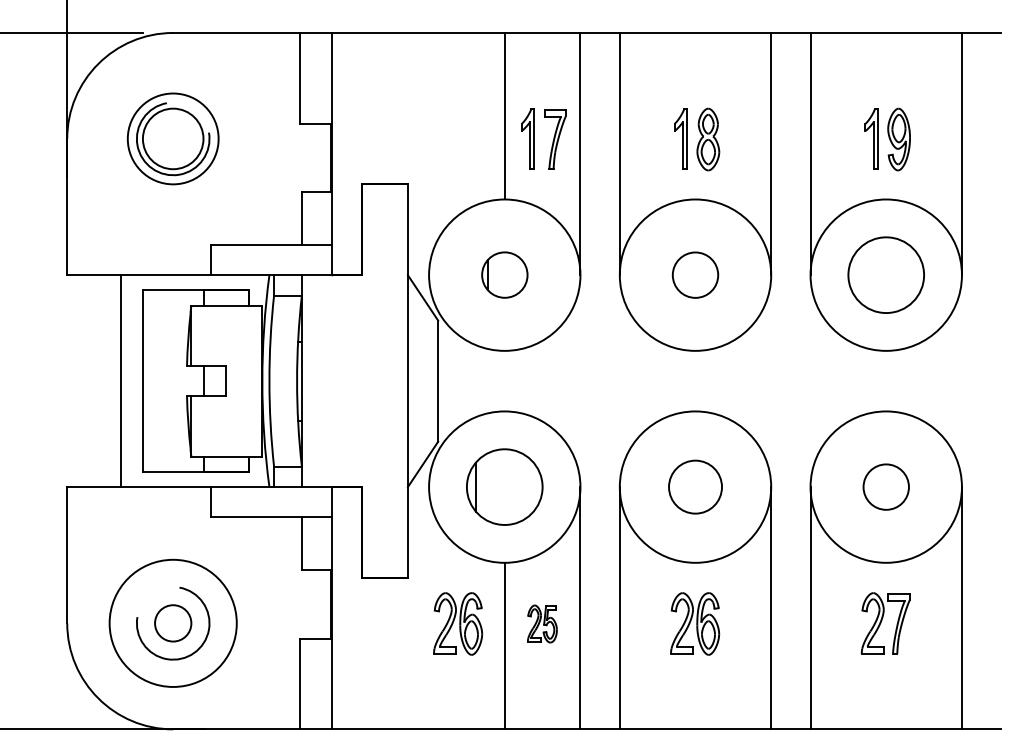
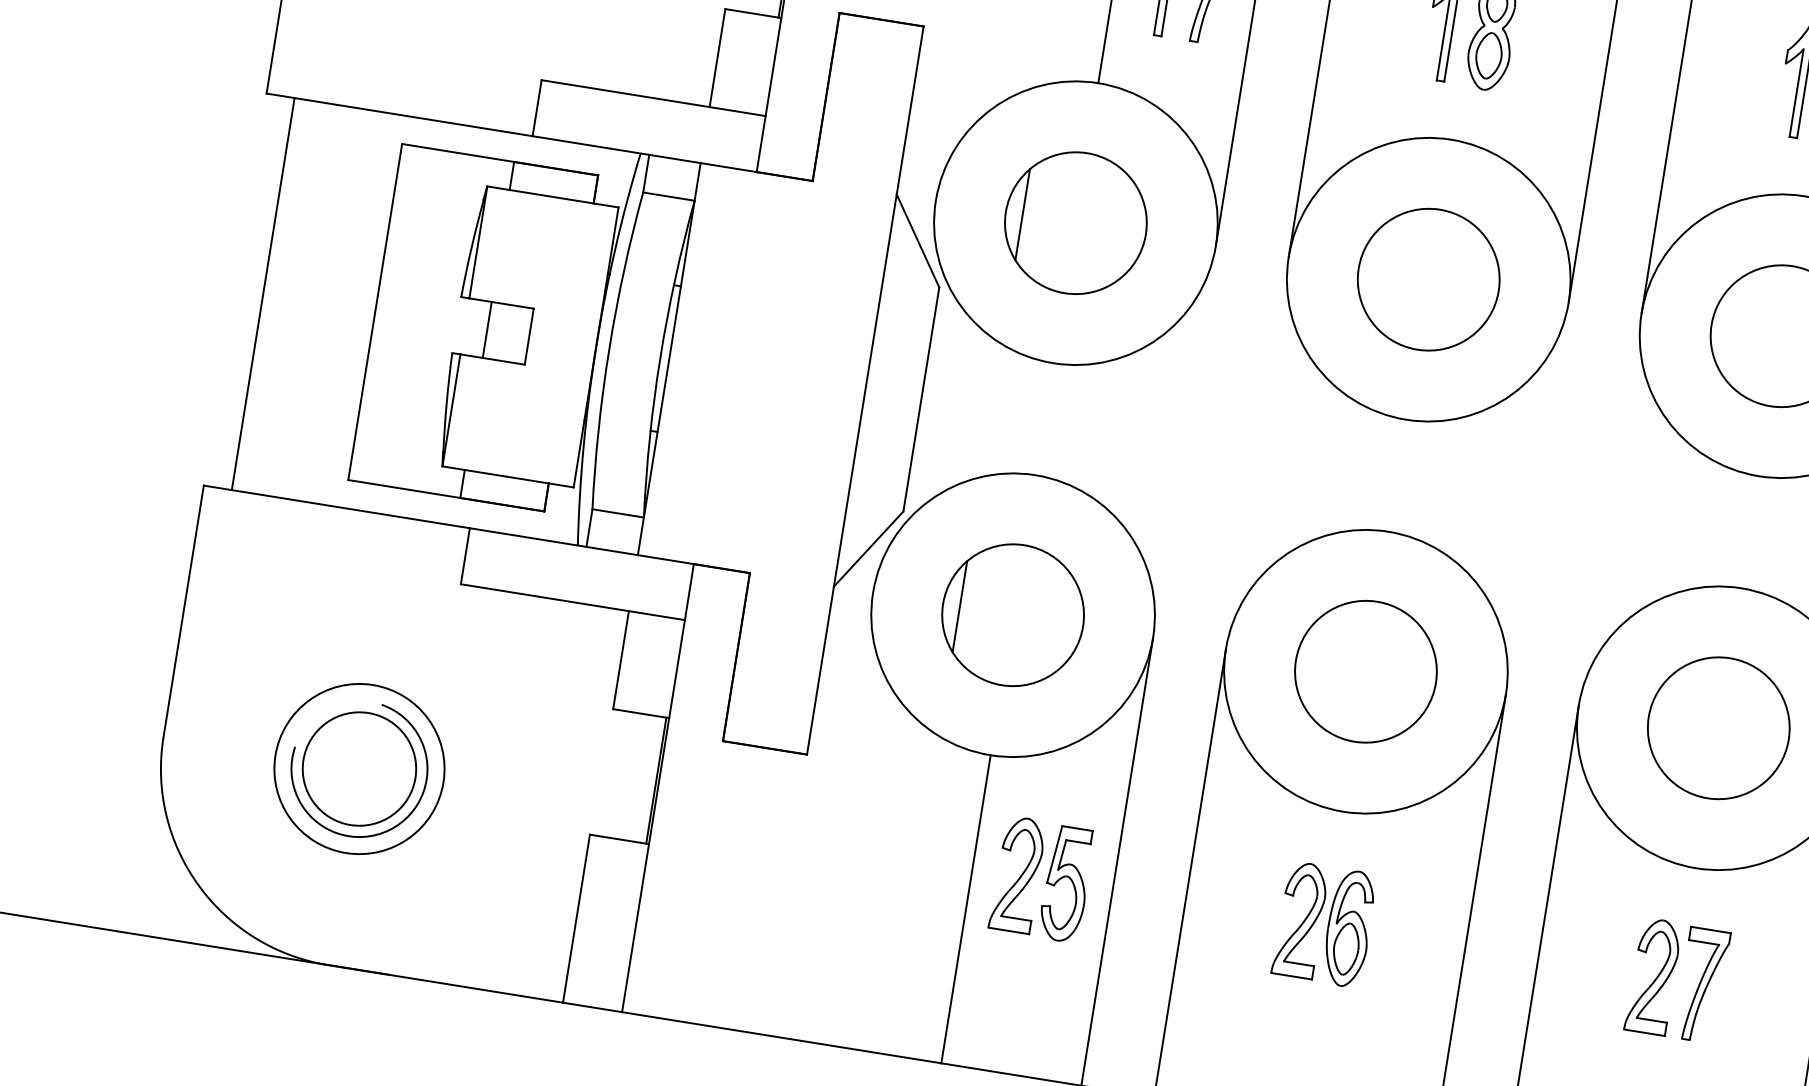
part: (504, 274) -> (1075, 221), size x1.67
circle: (695, 275) -> (1428, 280), size x1.67
line: (121, 381) -> (263, 294), moved
circle: (695, 486) -> (1366, 670), size x1.43
circle: (886, 486) -> (1719, 727), size x1.67
circle: (172, 622) -> (358, 767), size x0.71
circle: (172, 623) -> (358, 769), size x1.67
part: (458, 623) -> (887, 853), removed
part: (542, 623) -> (1042, 878), size x1.67

